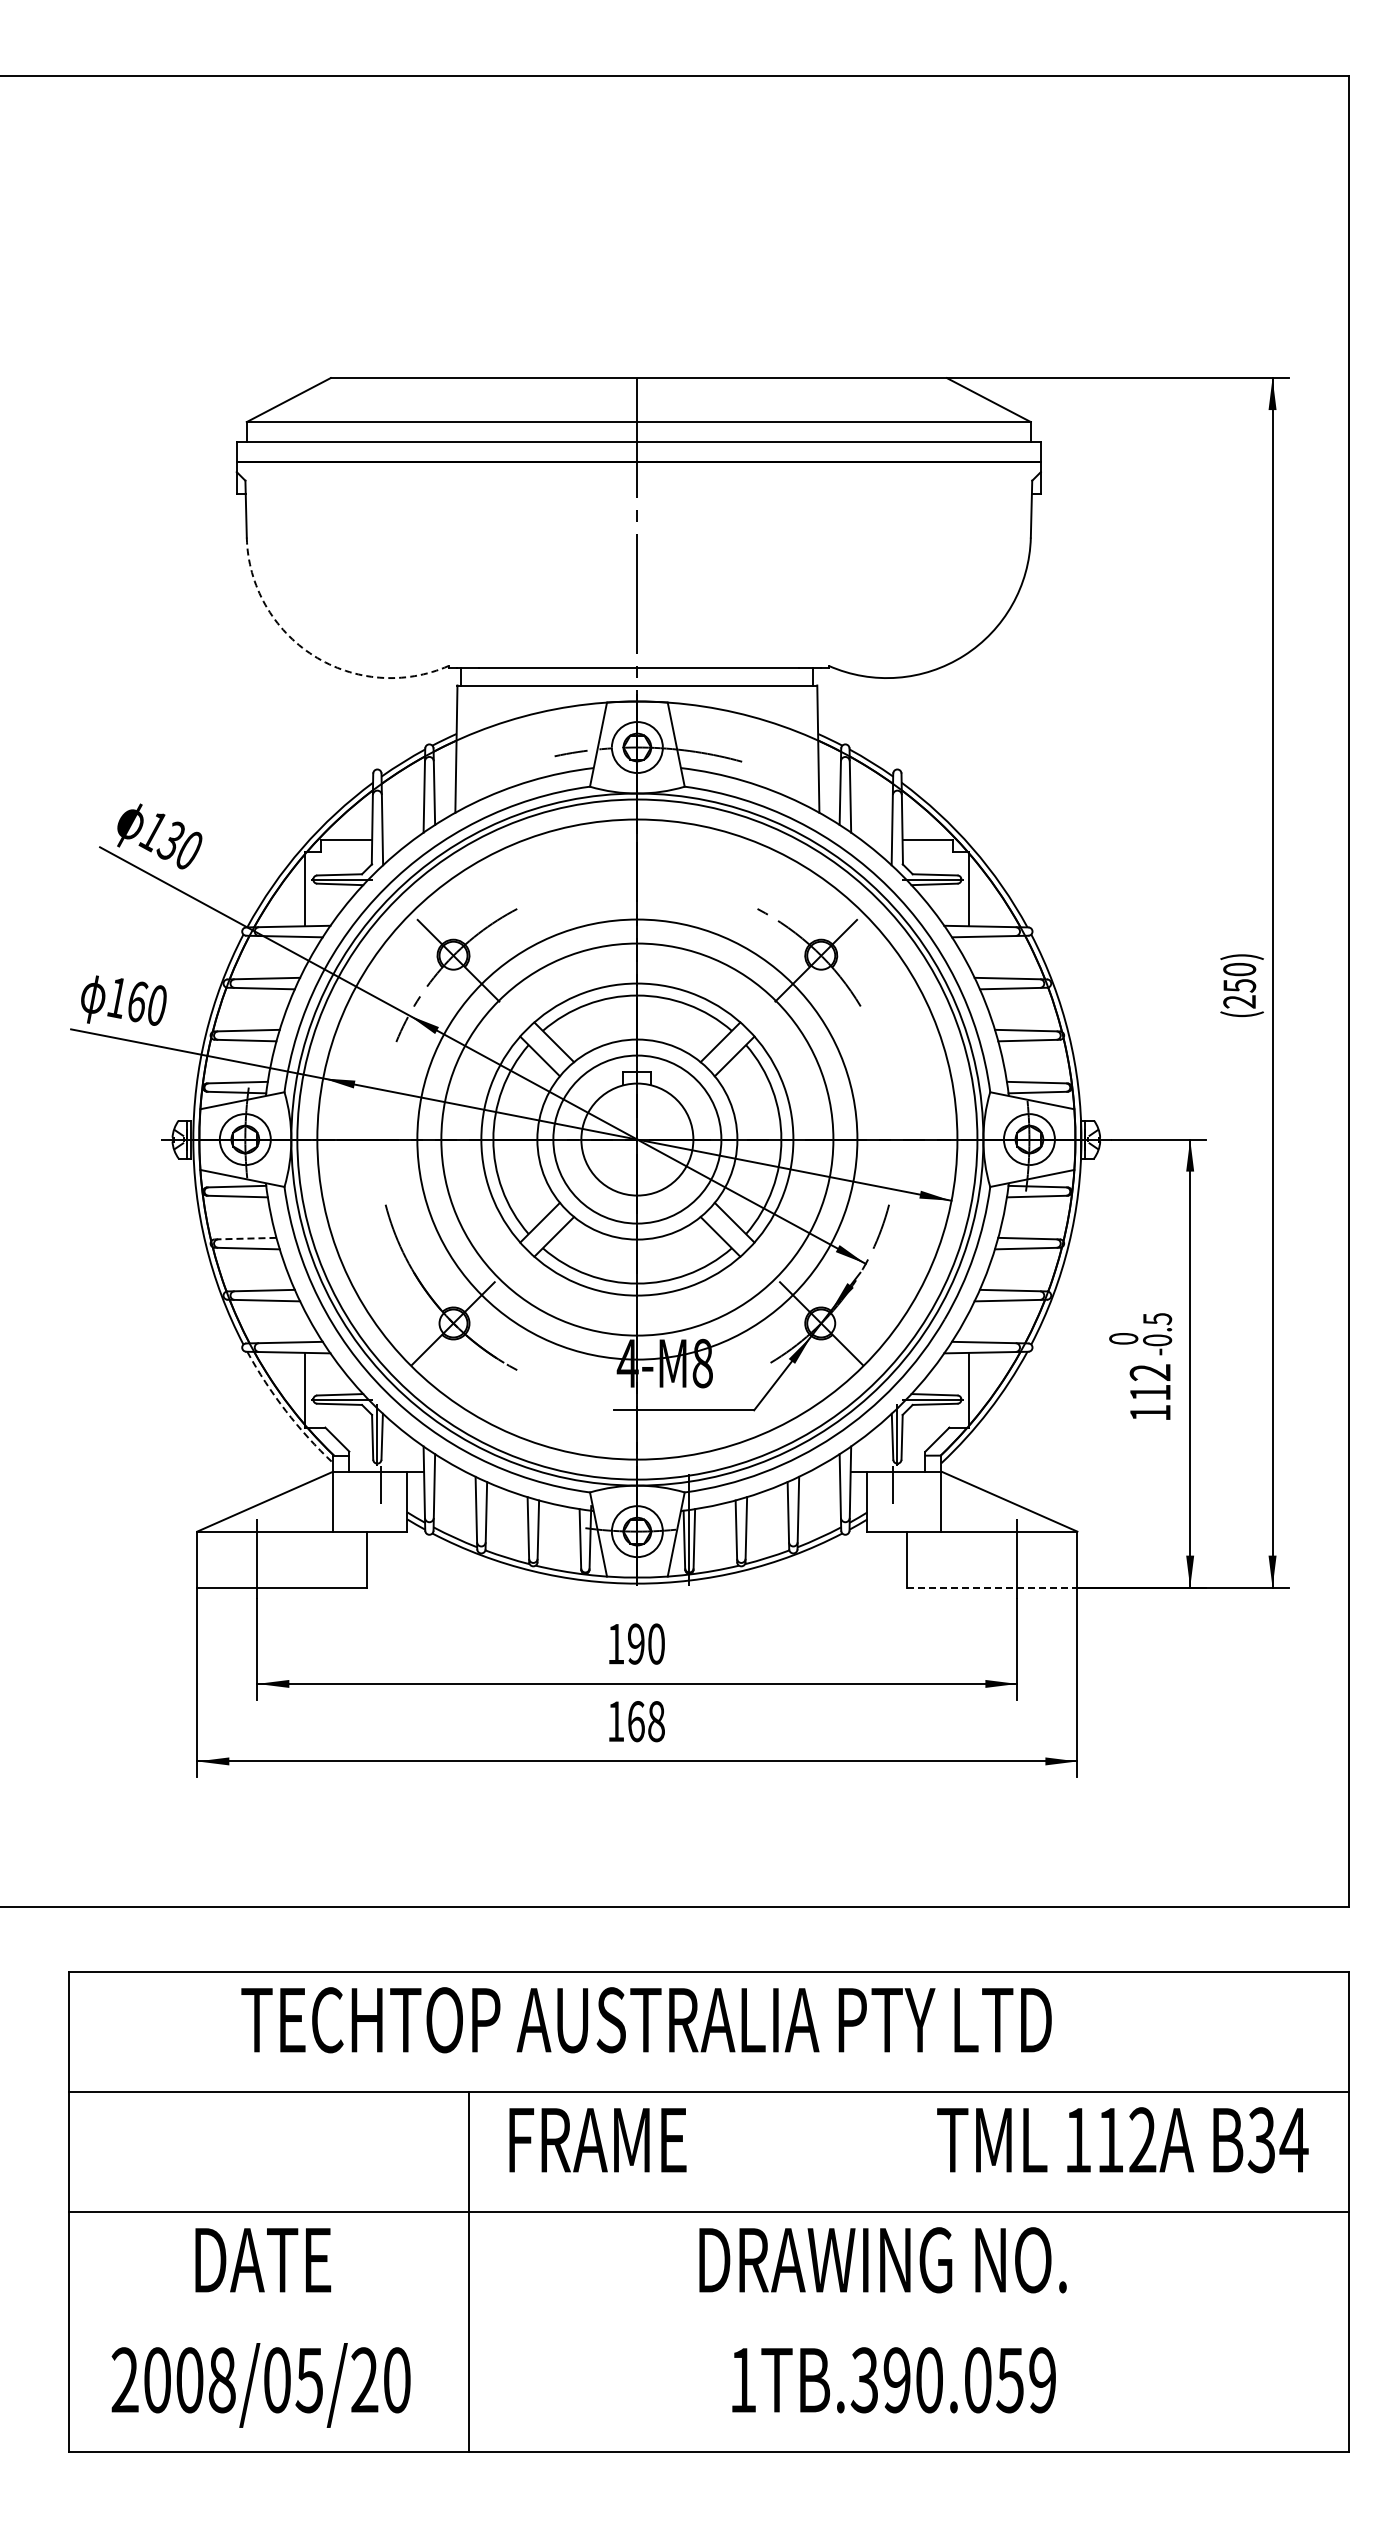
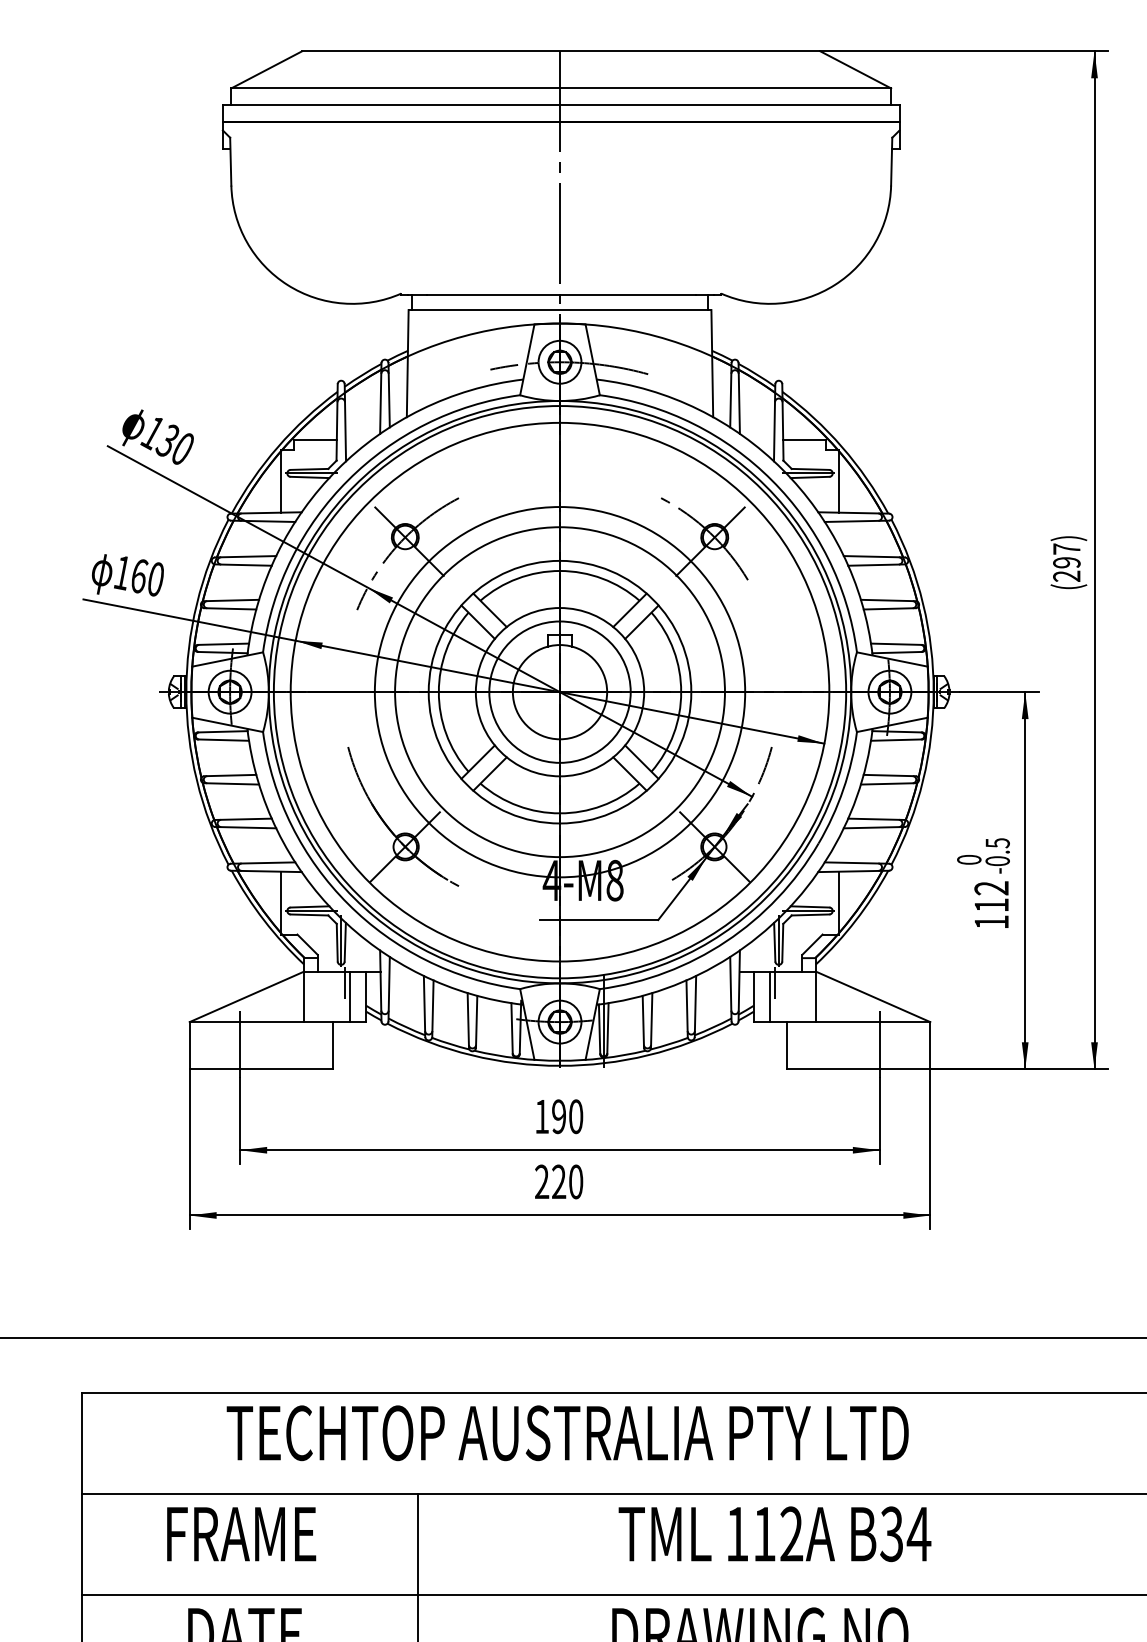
arc: (313, 655) -> (287, 284), dashed -> solid
text: (1239, 977) -> (1066, 555), (250) -> (297)
line: (245, 1238) -> (230, 775), dashed -> solid
arc: (285, 1410) -> (263, 920), dashed -> solid
line: (387, 1501) -> (349, 996), added
line: (887, 1501) -> (770, 996), added
line: (992, 1587) -> (858, 1069), dashed -> solid
text: (635, 1721) -> (558, 1181), 168 -> 220
text: (597, 2140) -> (241, 1534), moved
text: (1122, 2140) -> (774, 1534), moved

